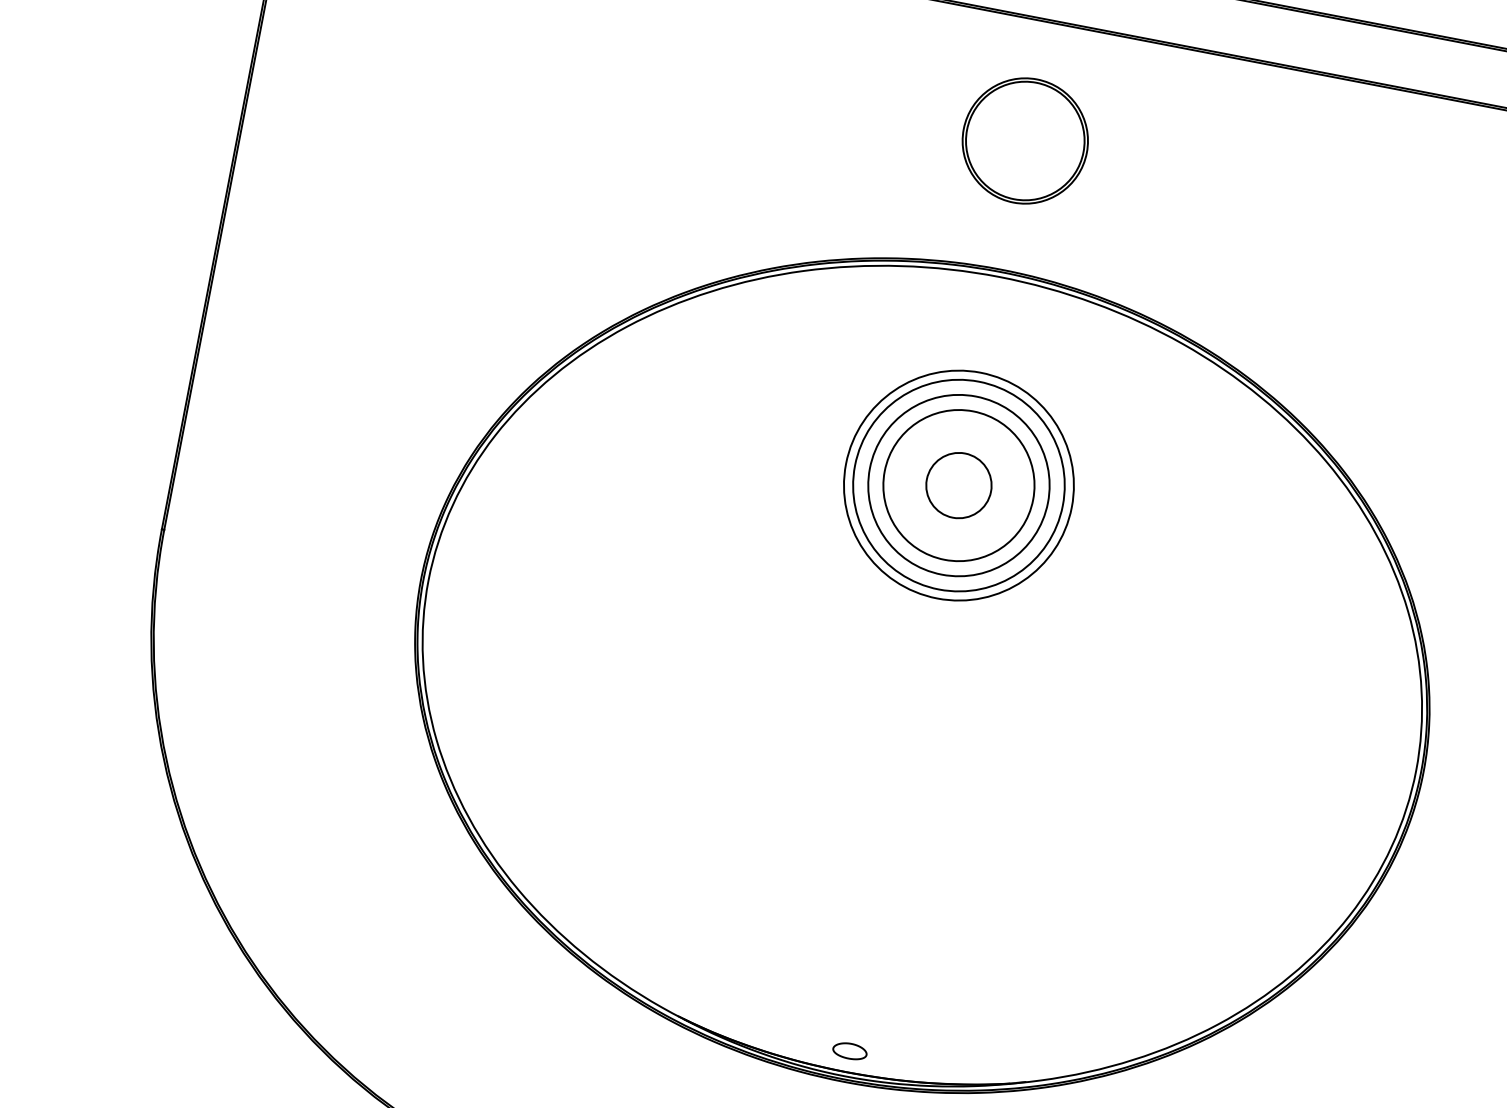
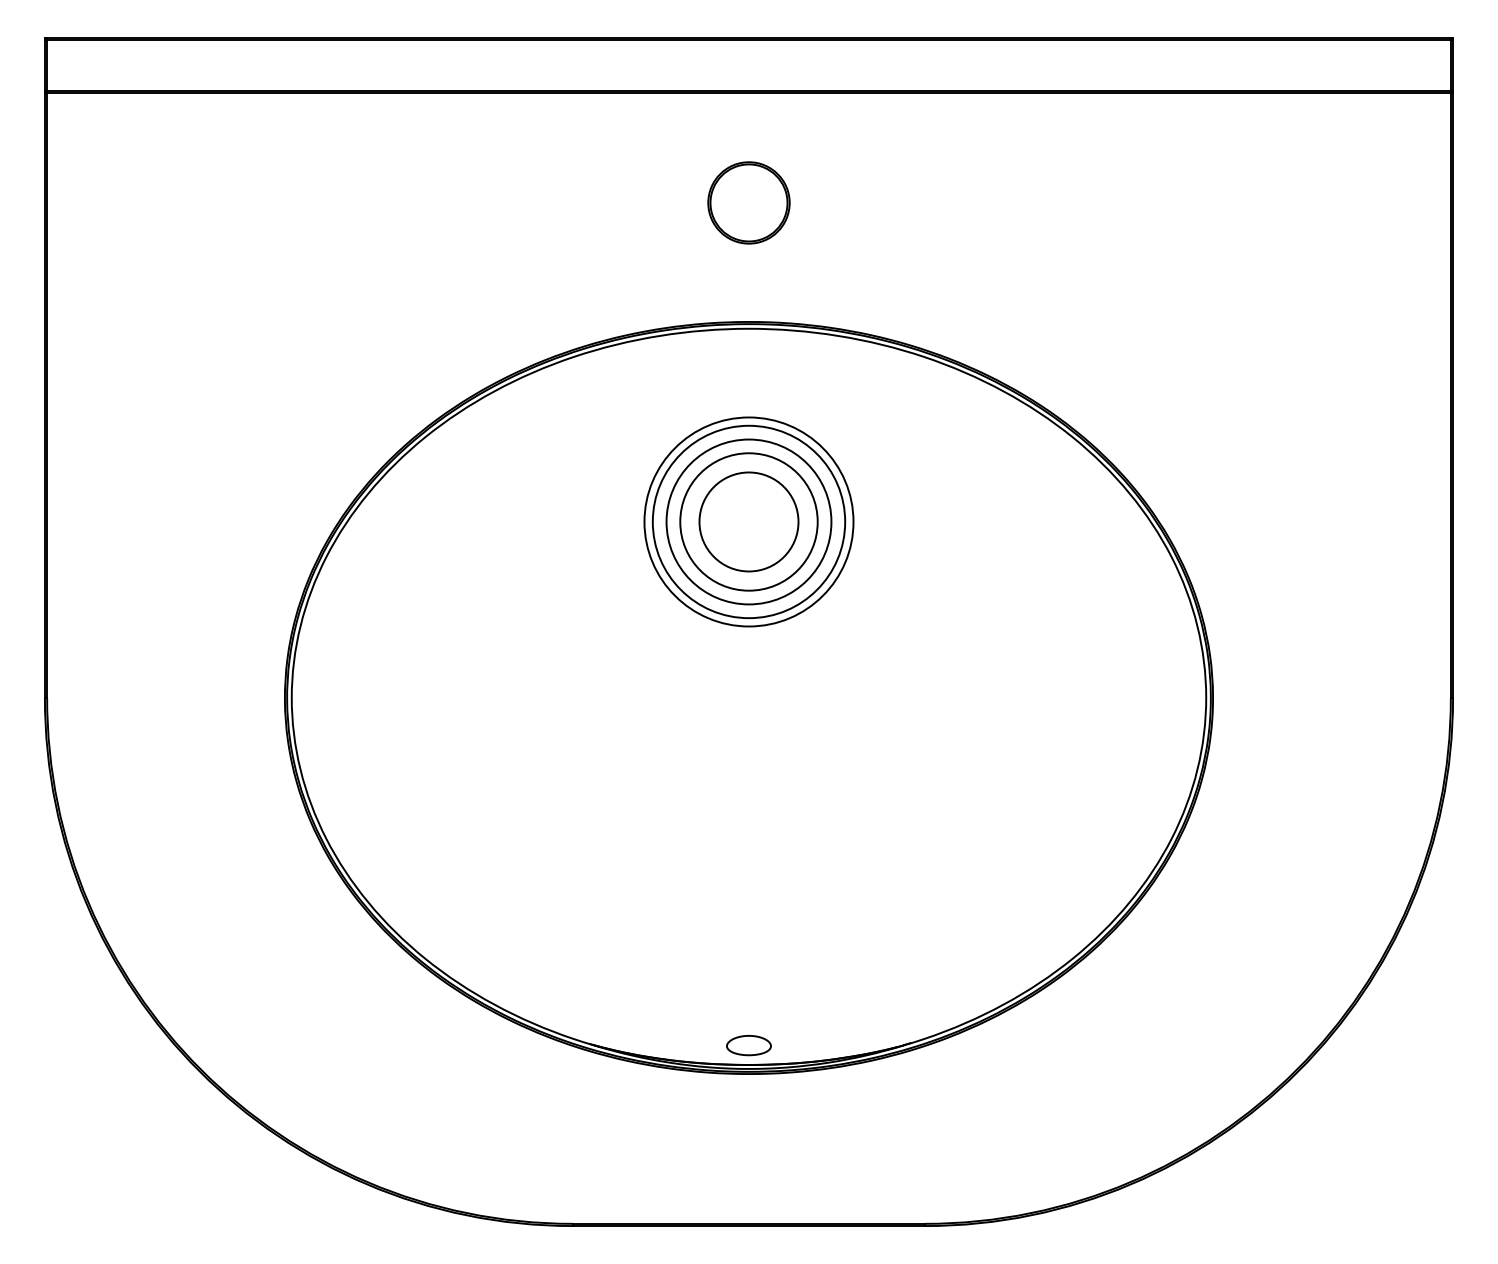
part: (1024, 140) -> (748, 202), size x0.71
circle: (958, 484) -> (748, 521), size x1.67
part: (849, 1050) -> (748, 1045), size x1.43

